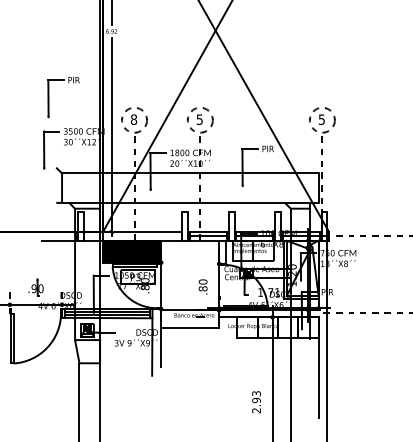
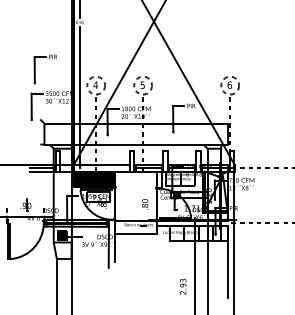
text: (133, 119) -> (95, 85), 8 -> 4
text: (321, 119) -> (229, 85), 5 -> 6
line: (59, 236) -> (42, 168), added

